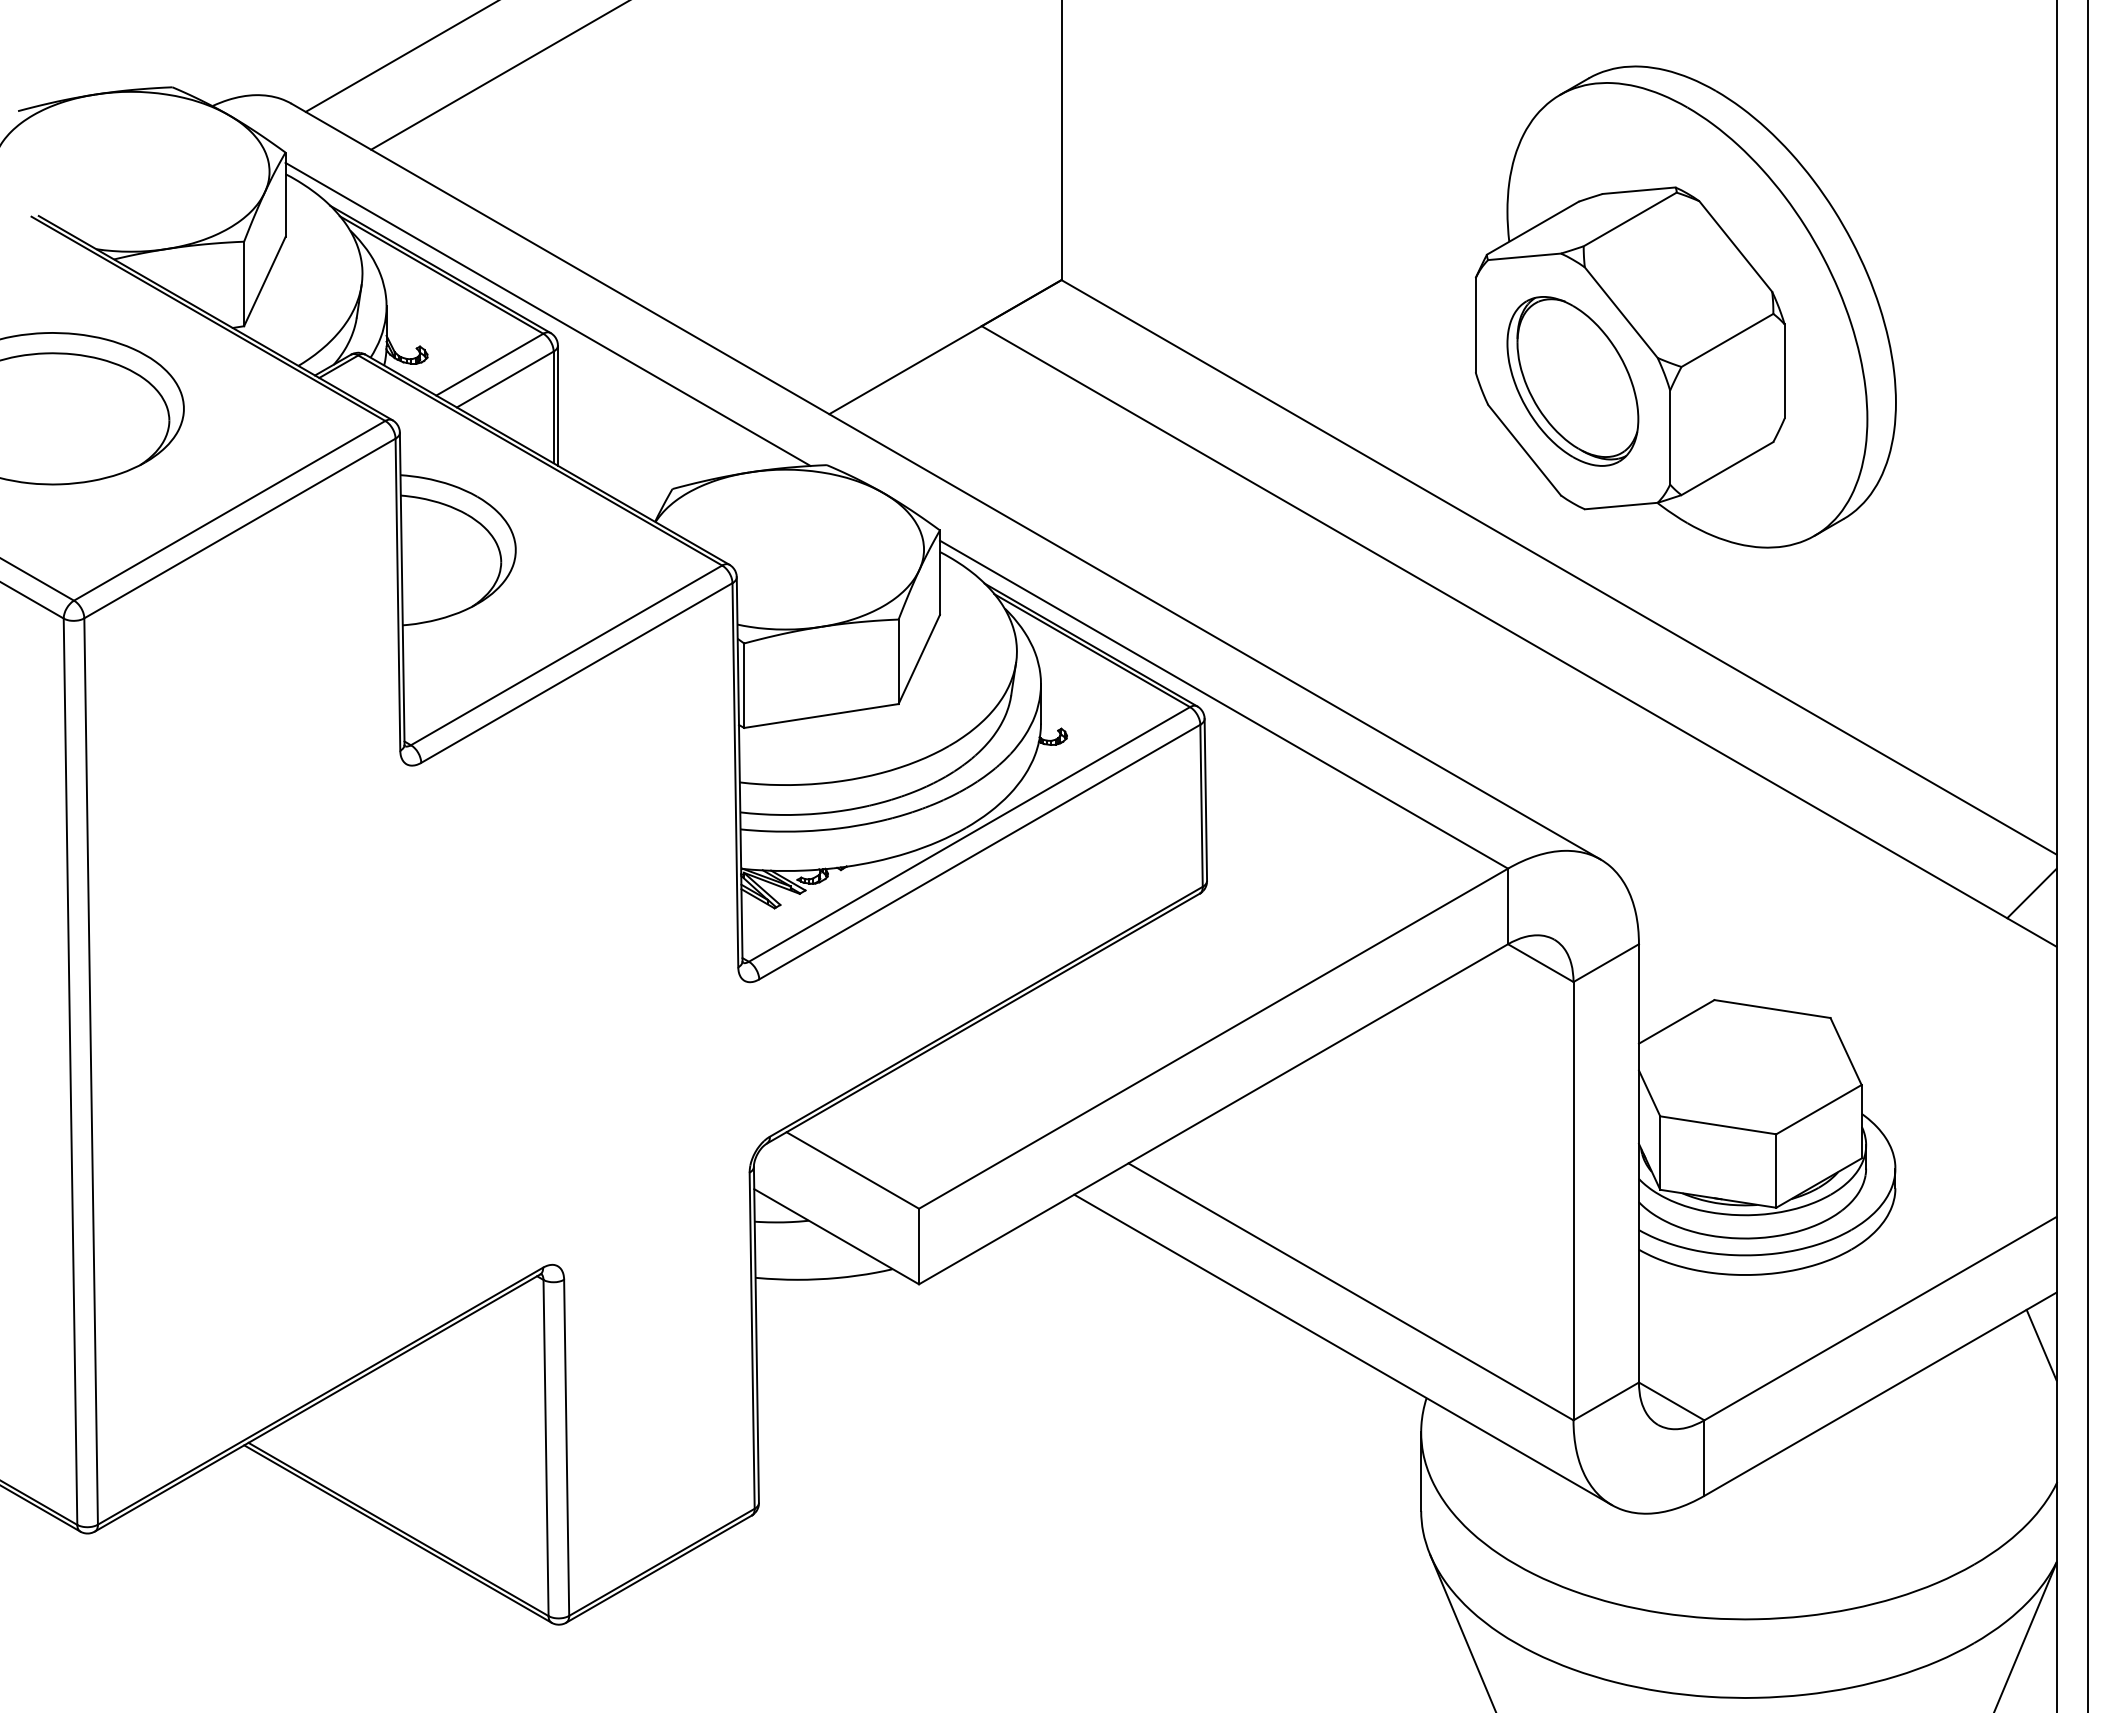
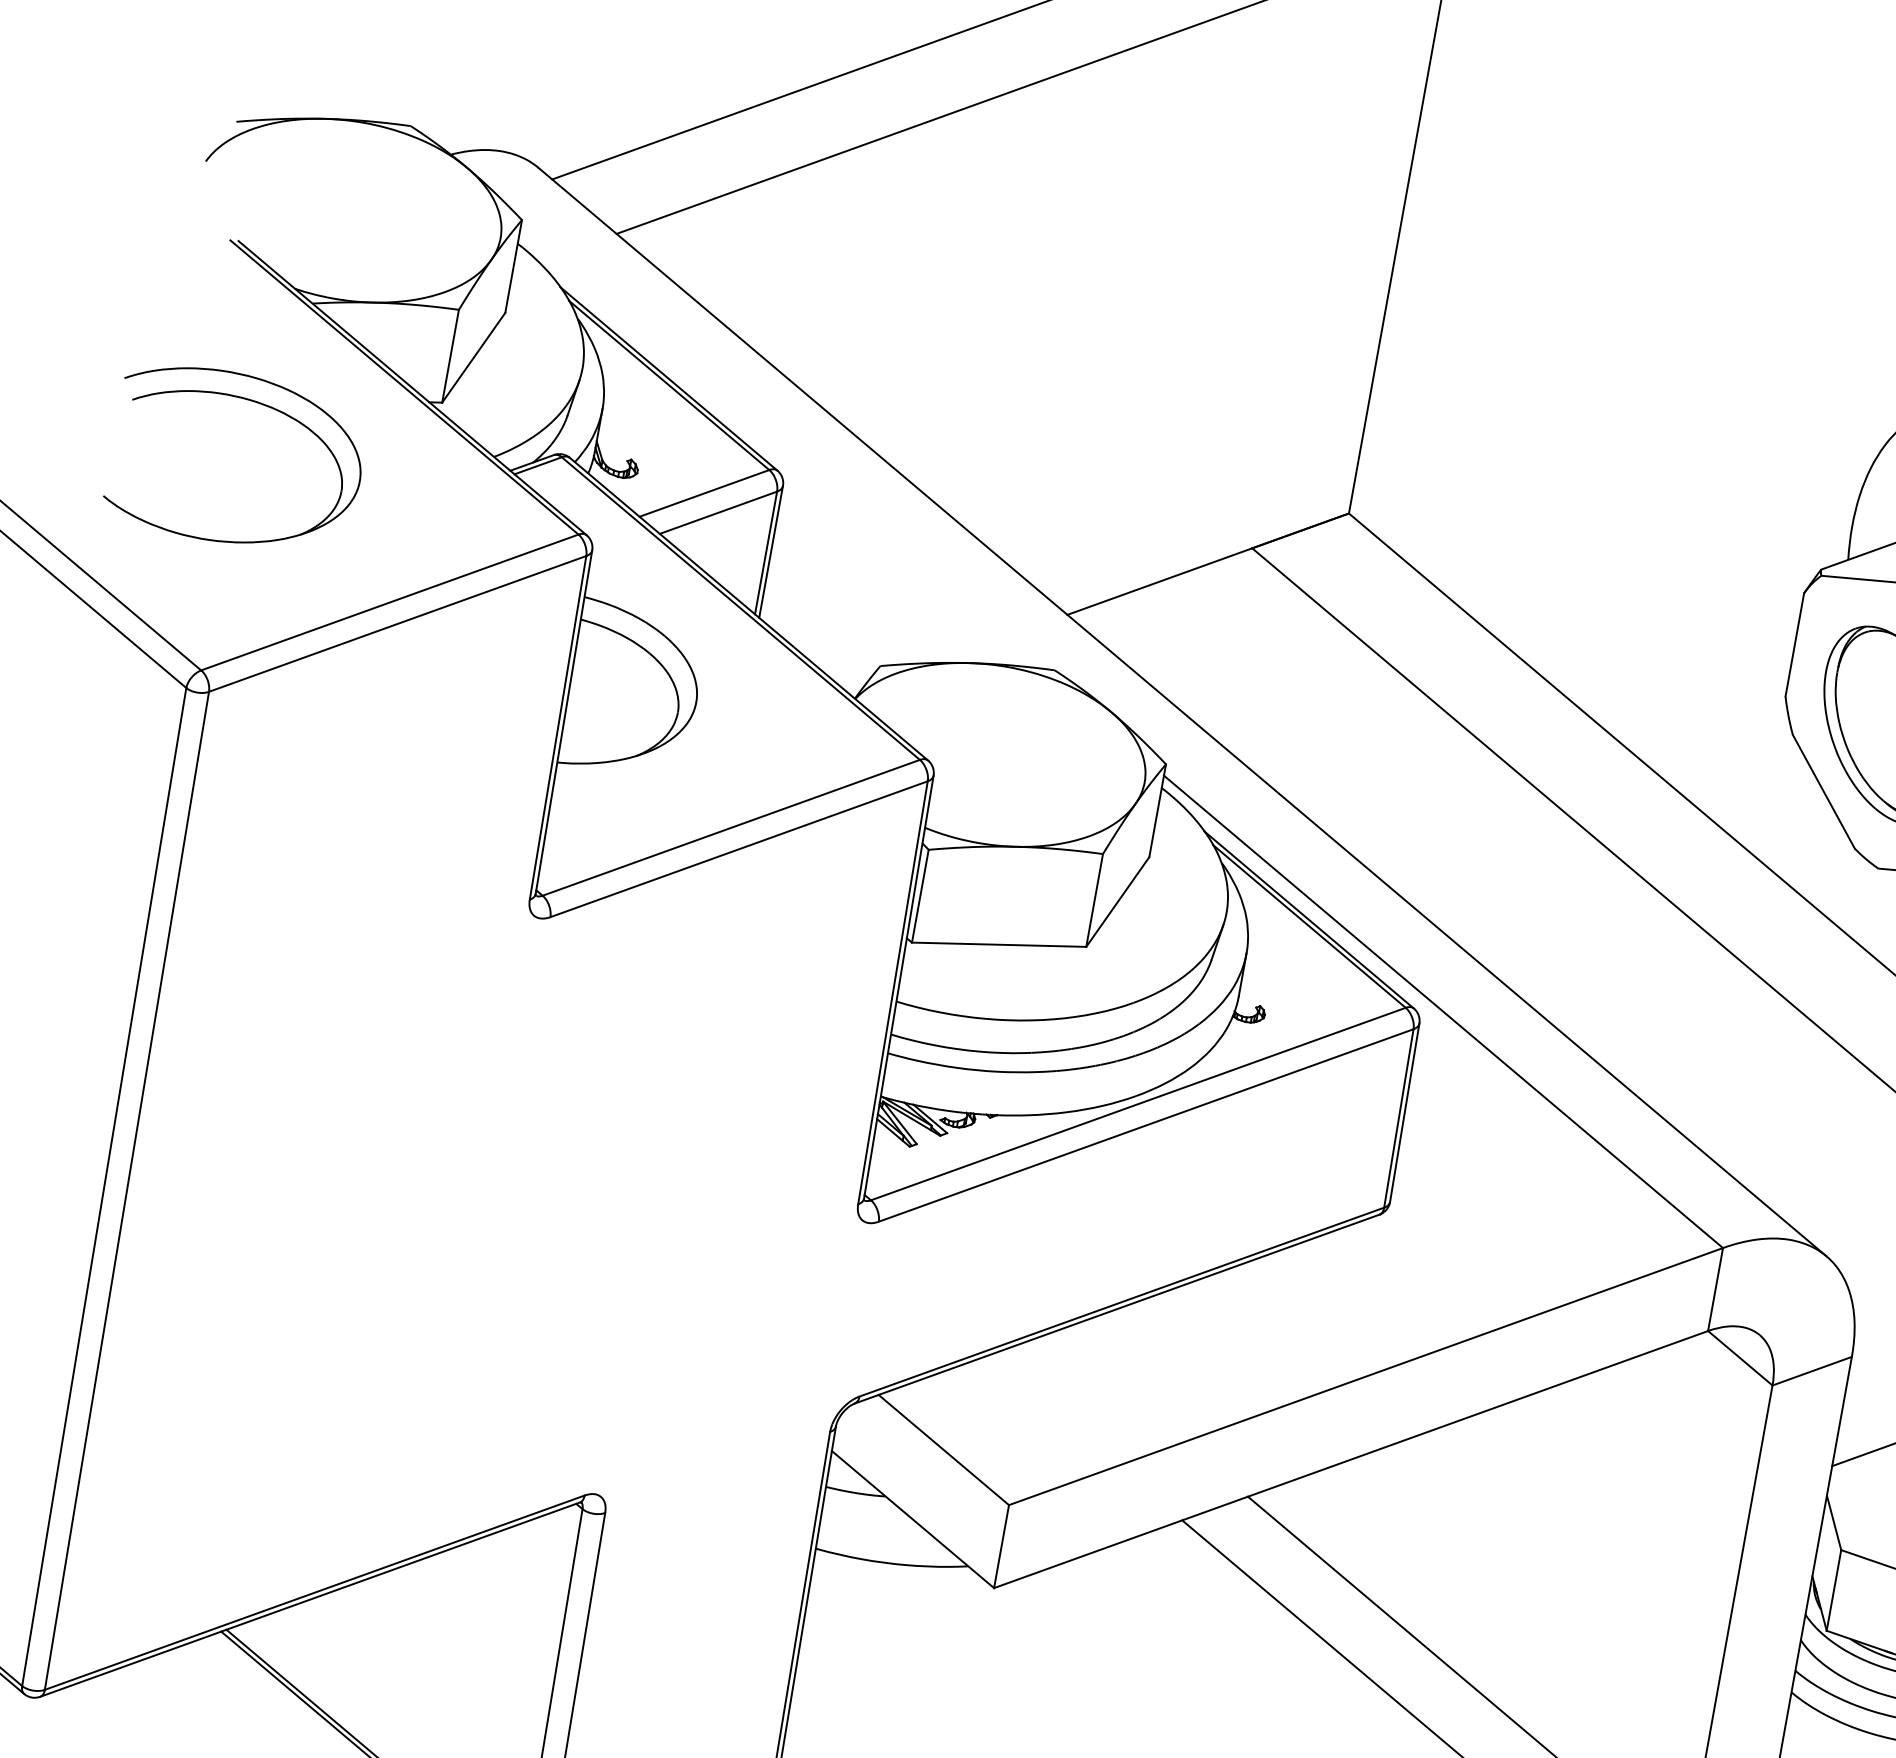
line: (547, 313) -> (777, 448), removed

